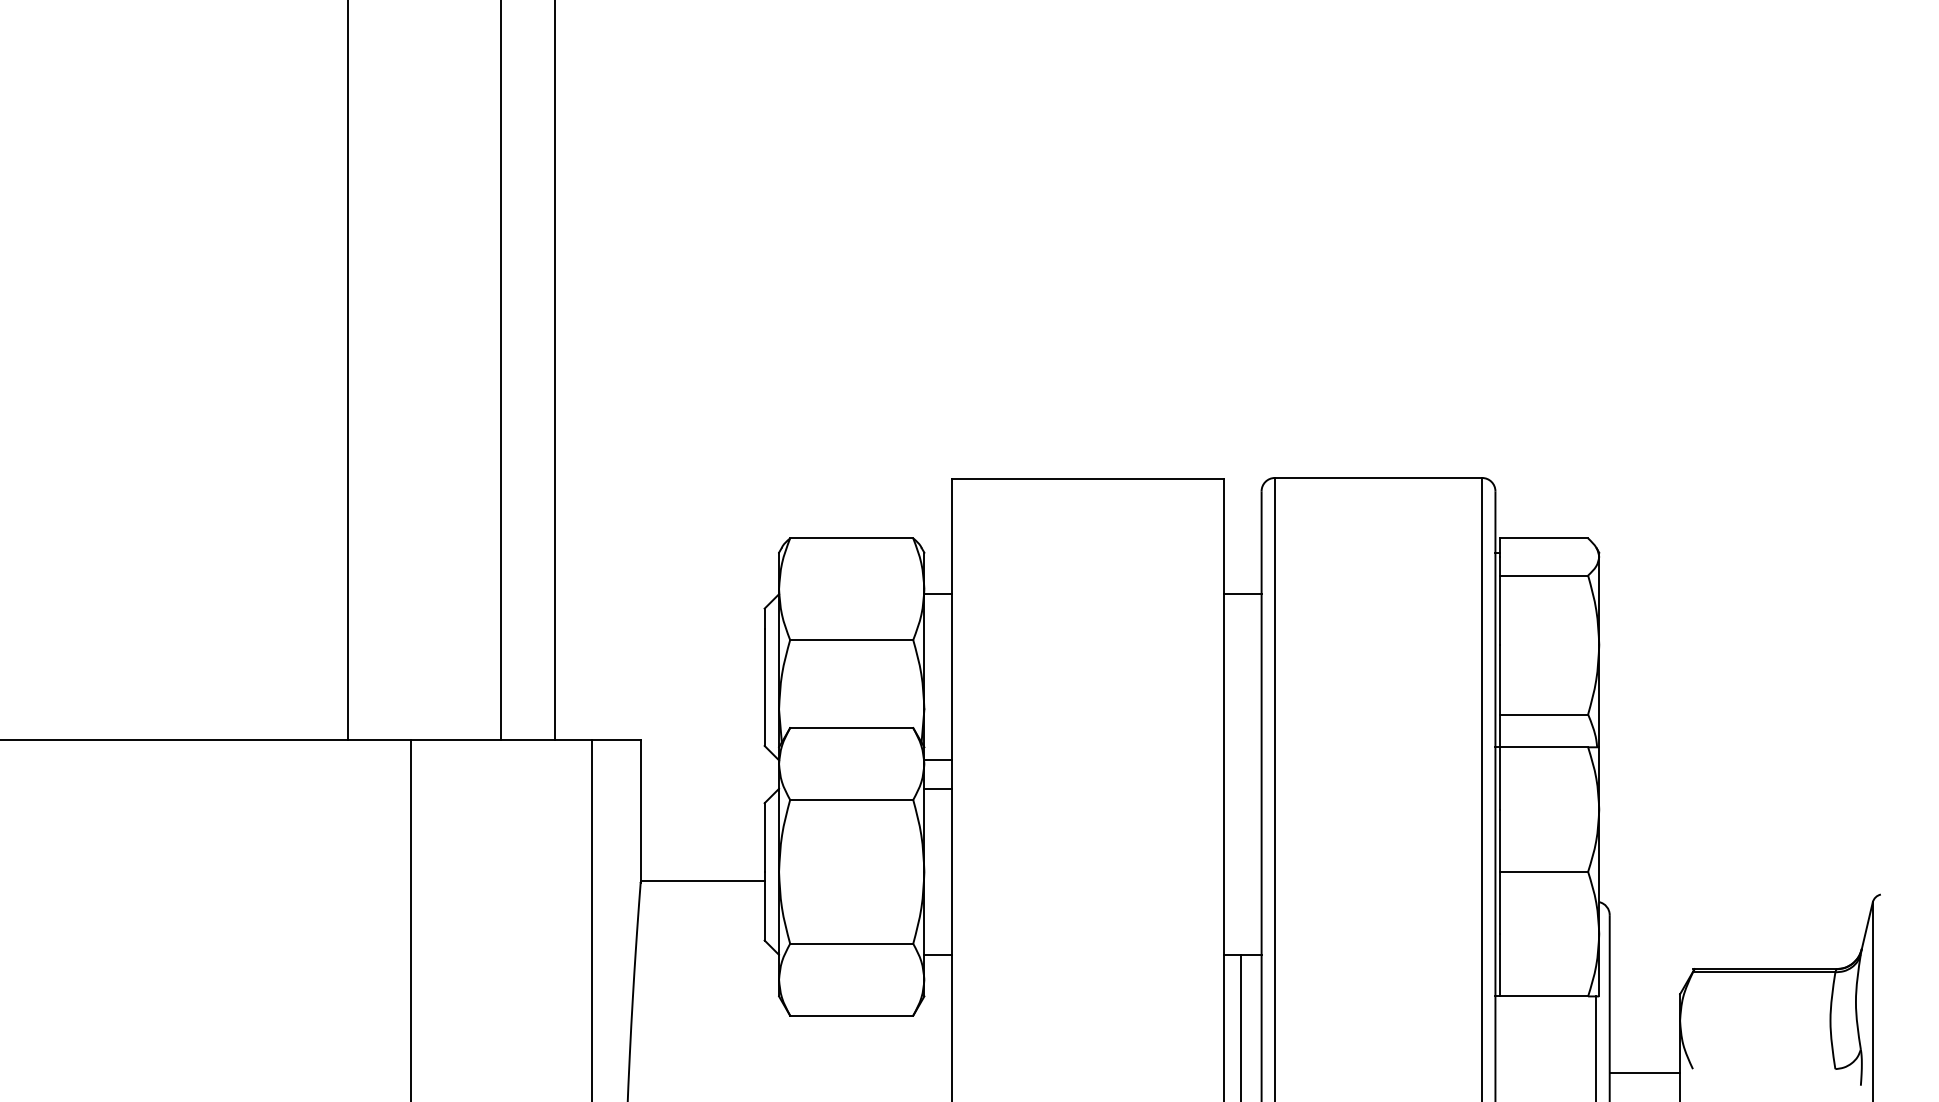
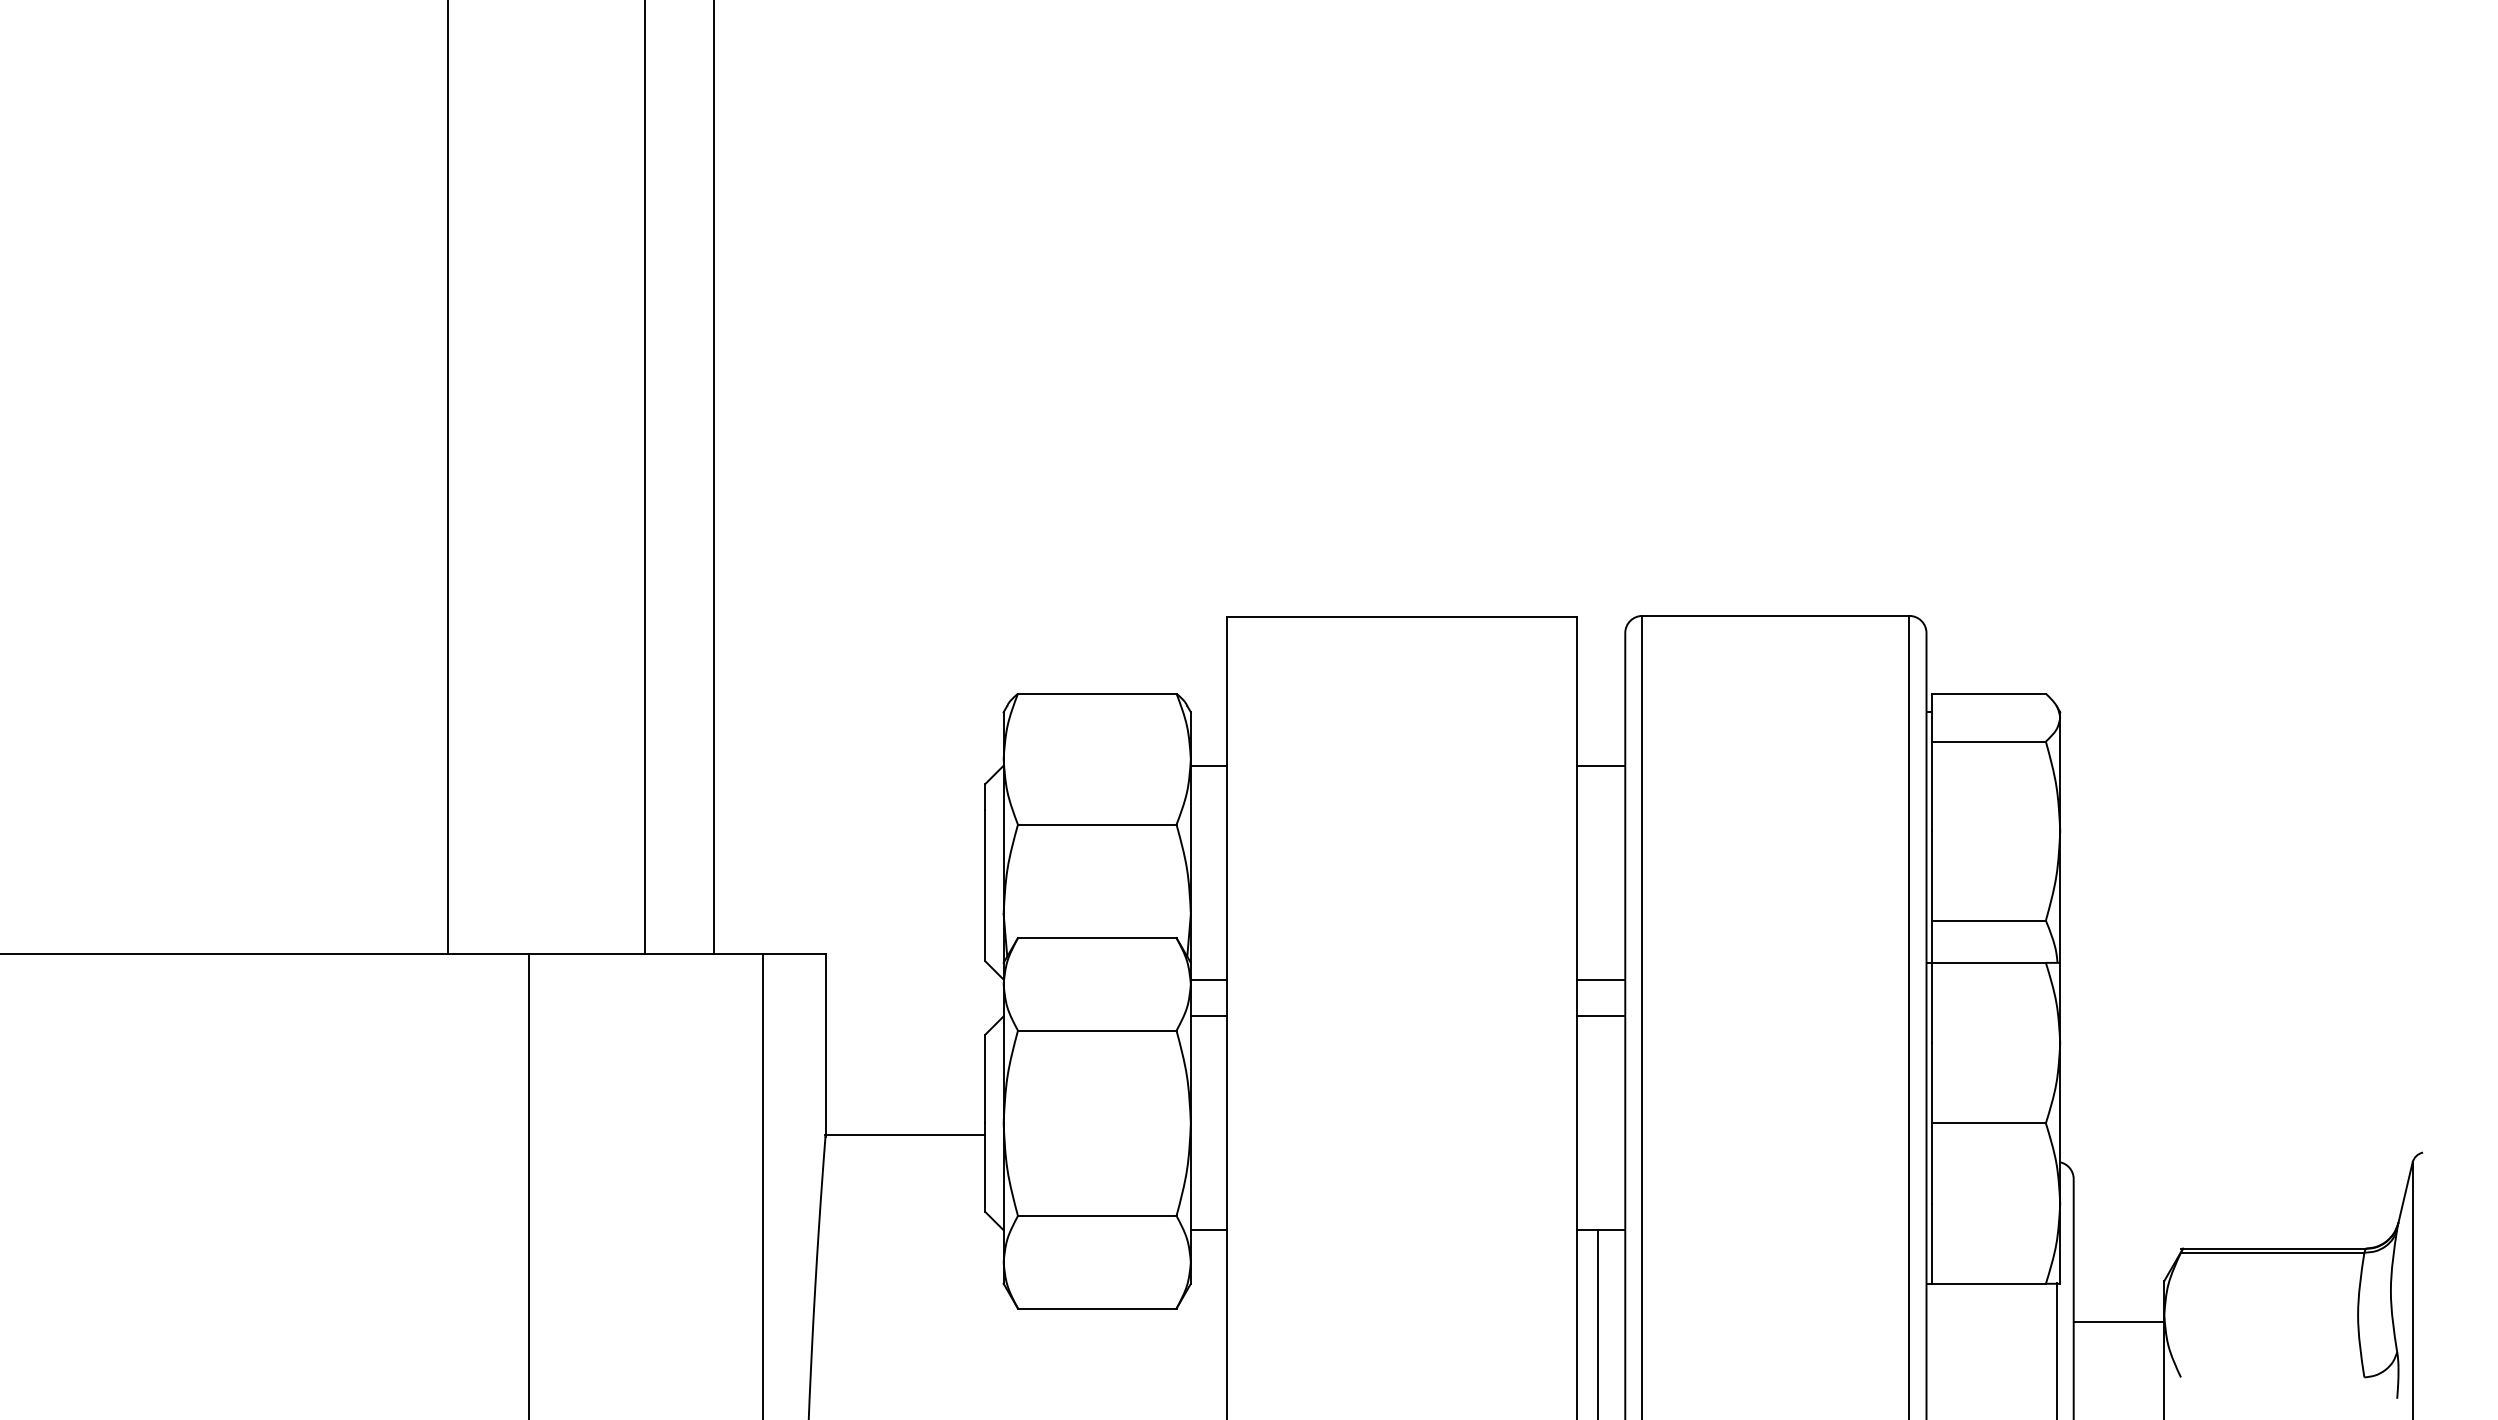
line: (1242, 760) -> (1600, 979), added
line: (1242, 788) -> (1600, 1016), added
line: (1644, 1073) -> (2118, 1322), moved

